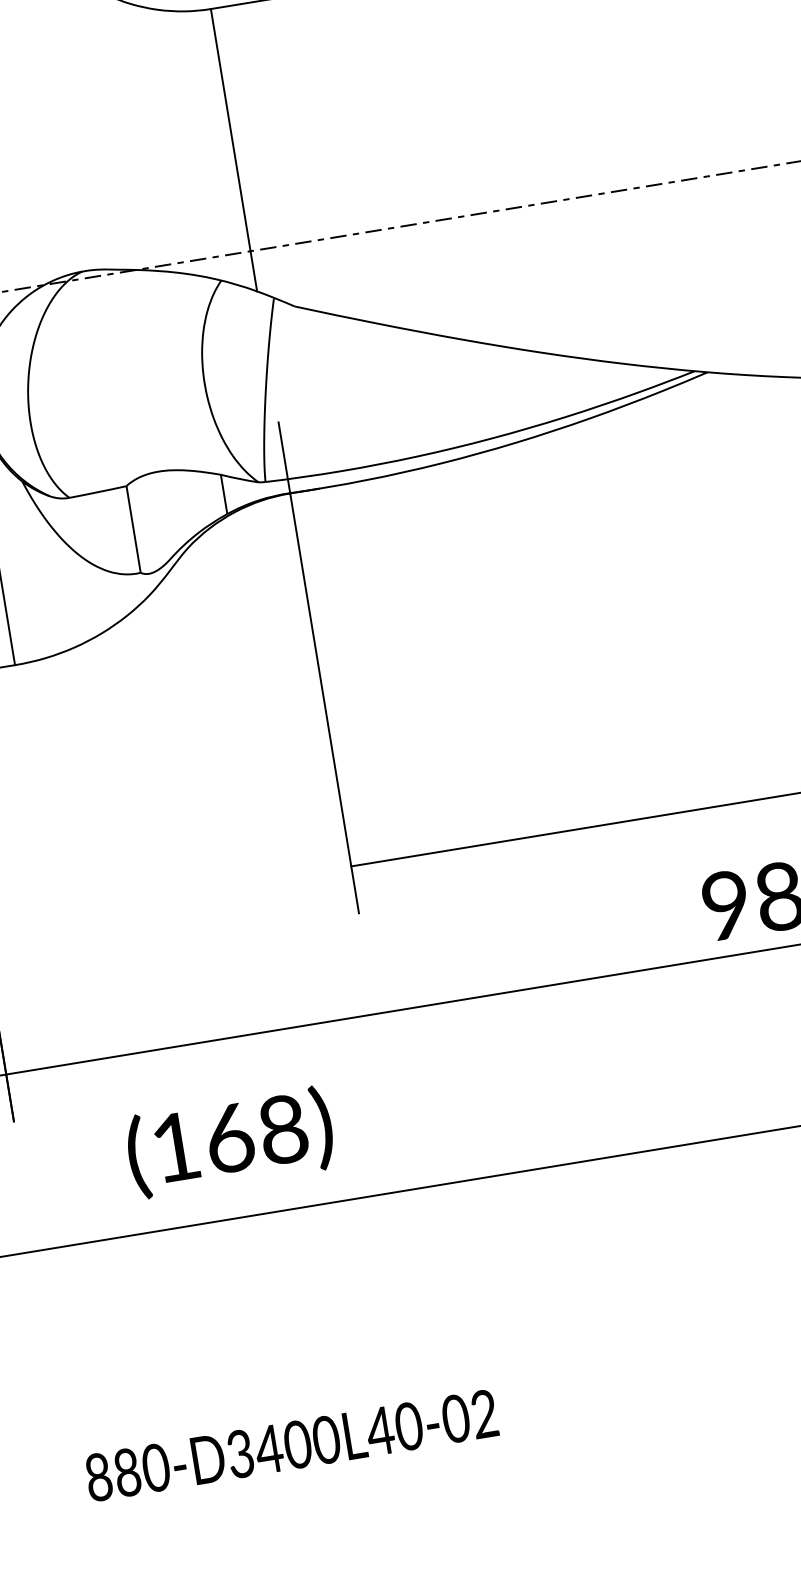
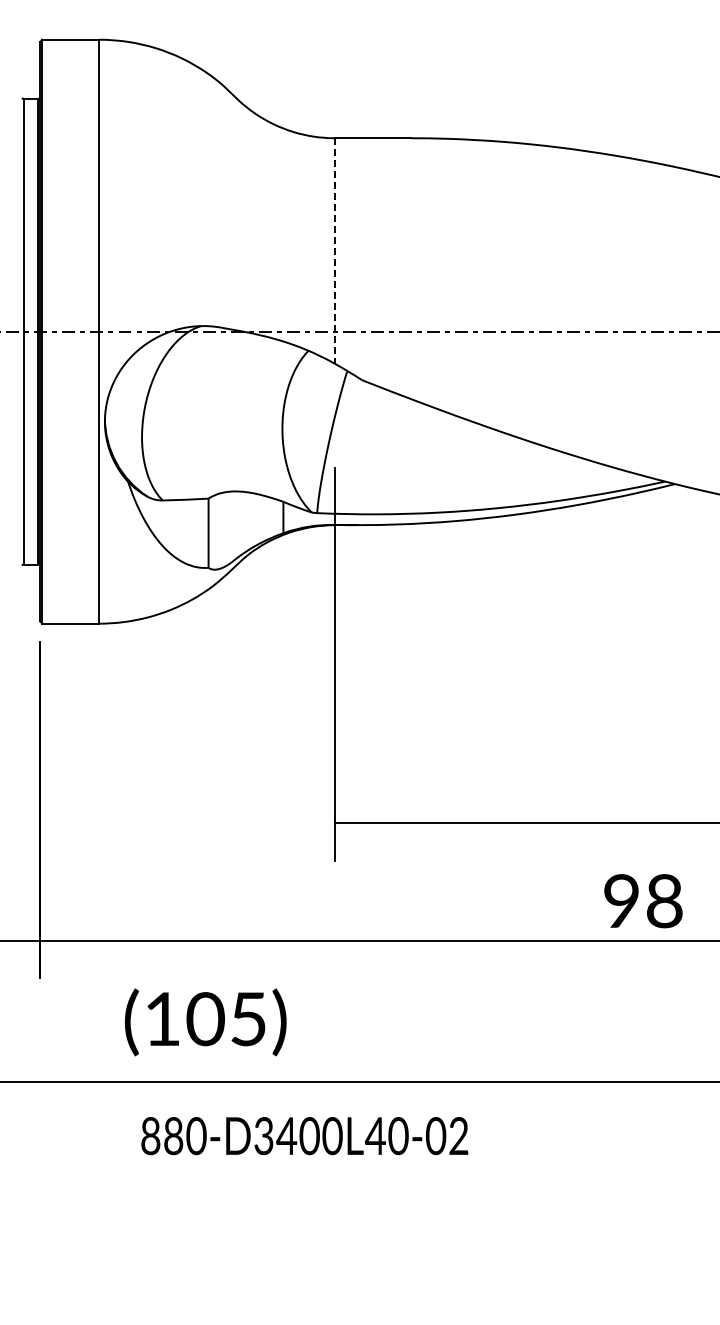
line: (233, 150) -> (334, 251), solid -> dashed
text: (255, 1134) -> (226, 1019), (168) -> (105)
text: (291, 1446) -> (304, 1136), moved

